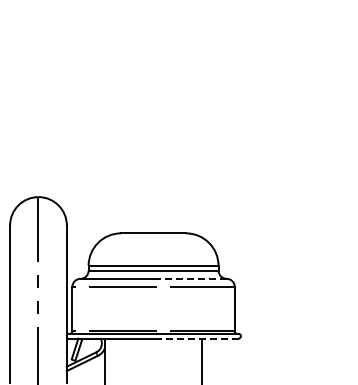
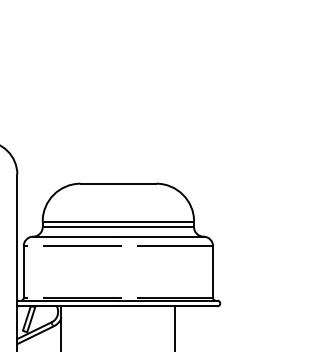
line: (190, 278) -> (161, 236), dashed -> solid
line: (195, 338) -> (167, 306), dashed -> solid

